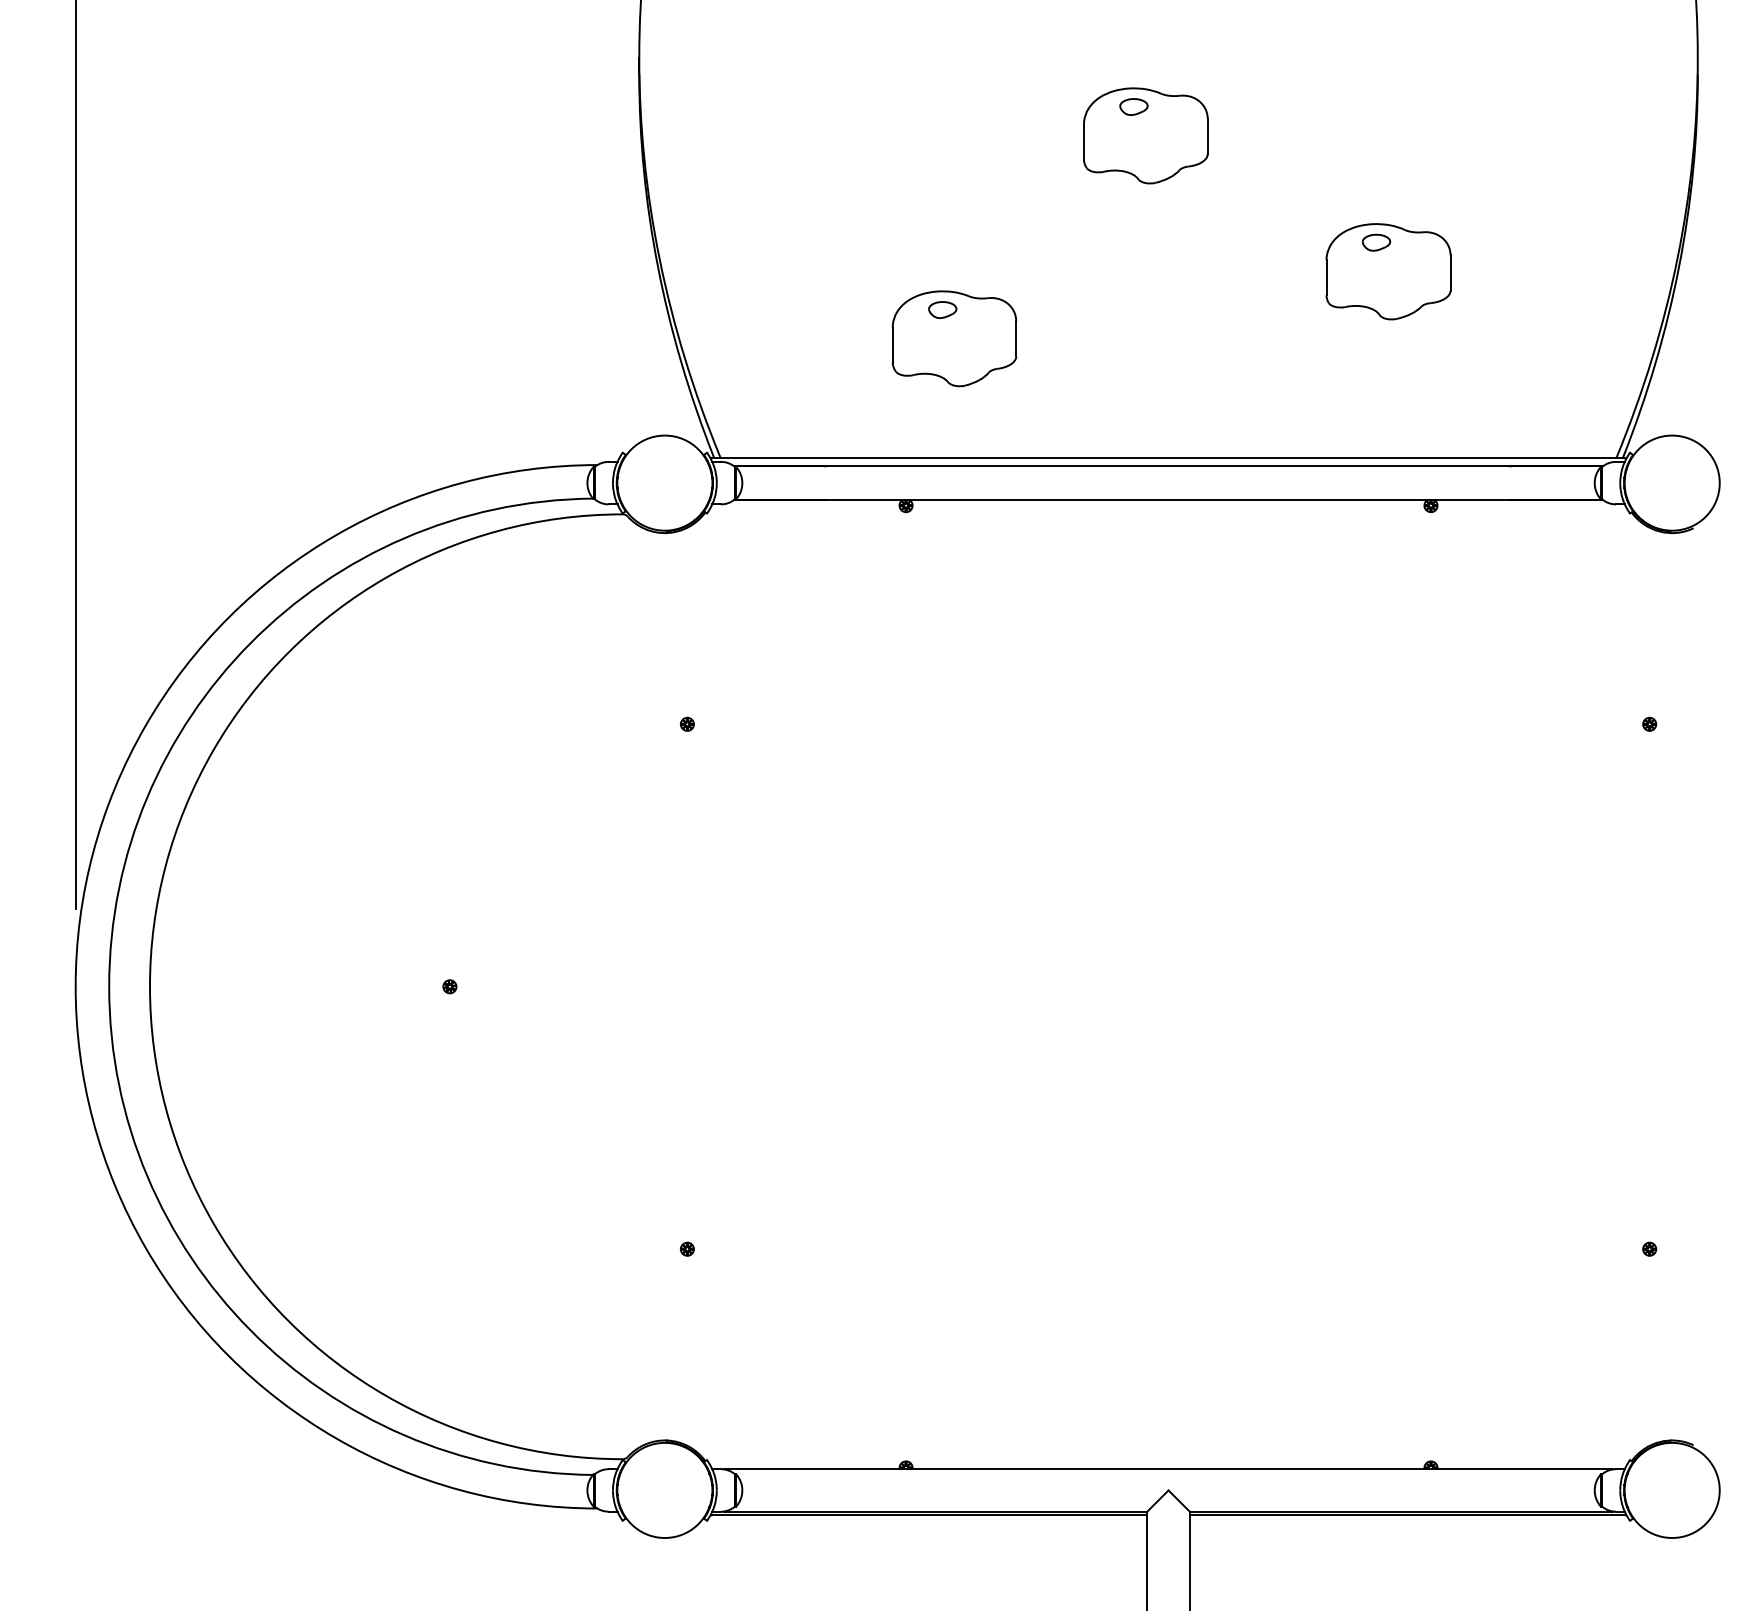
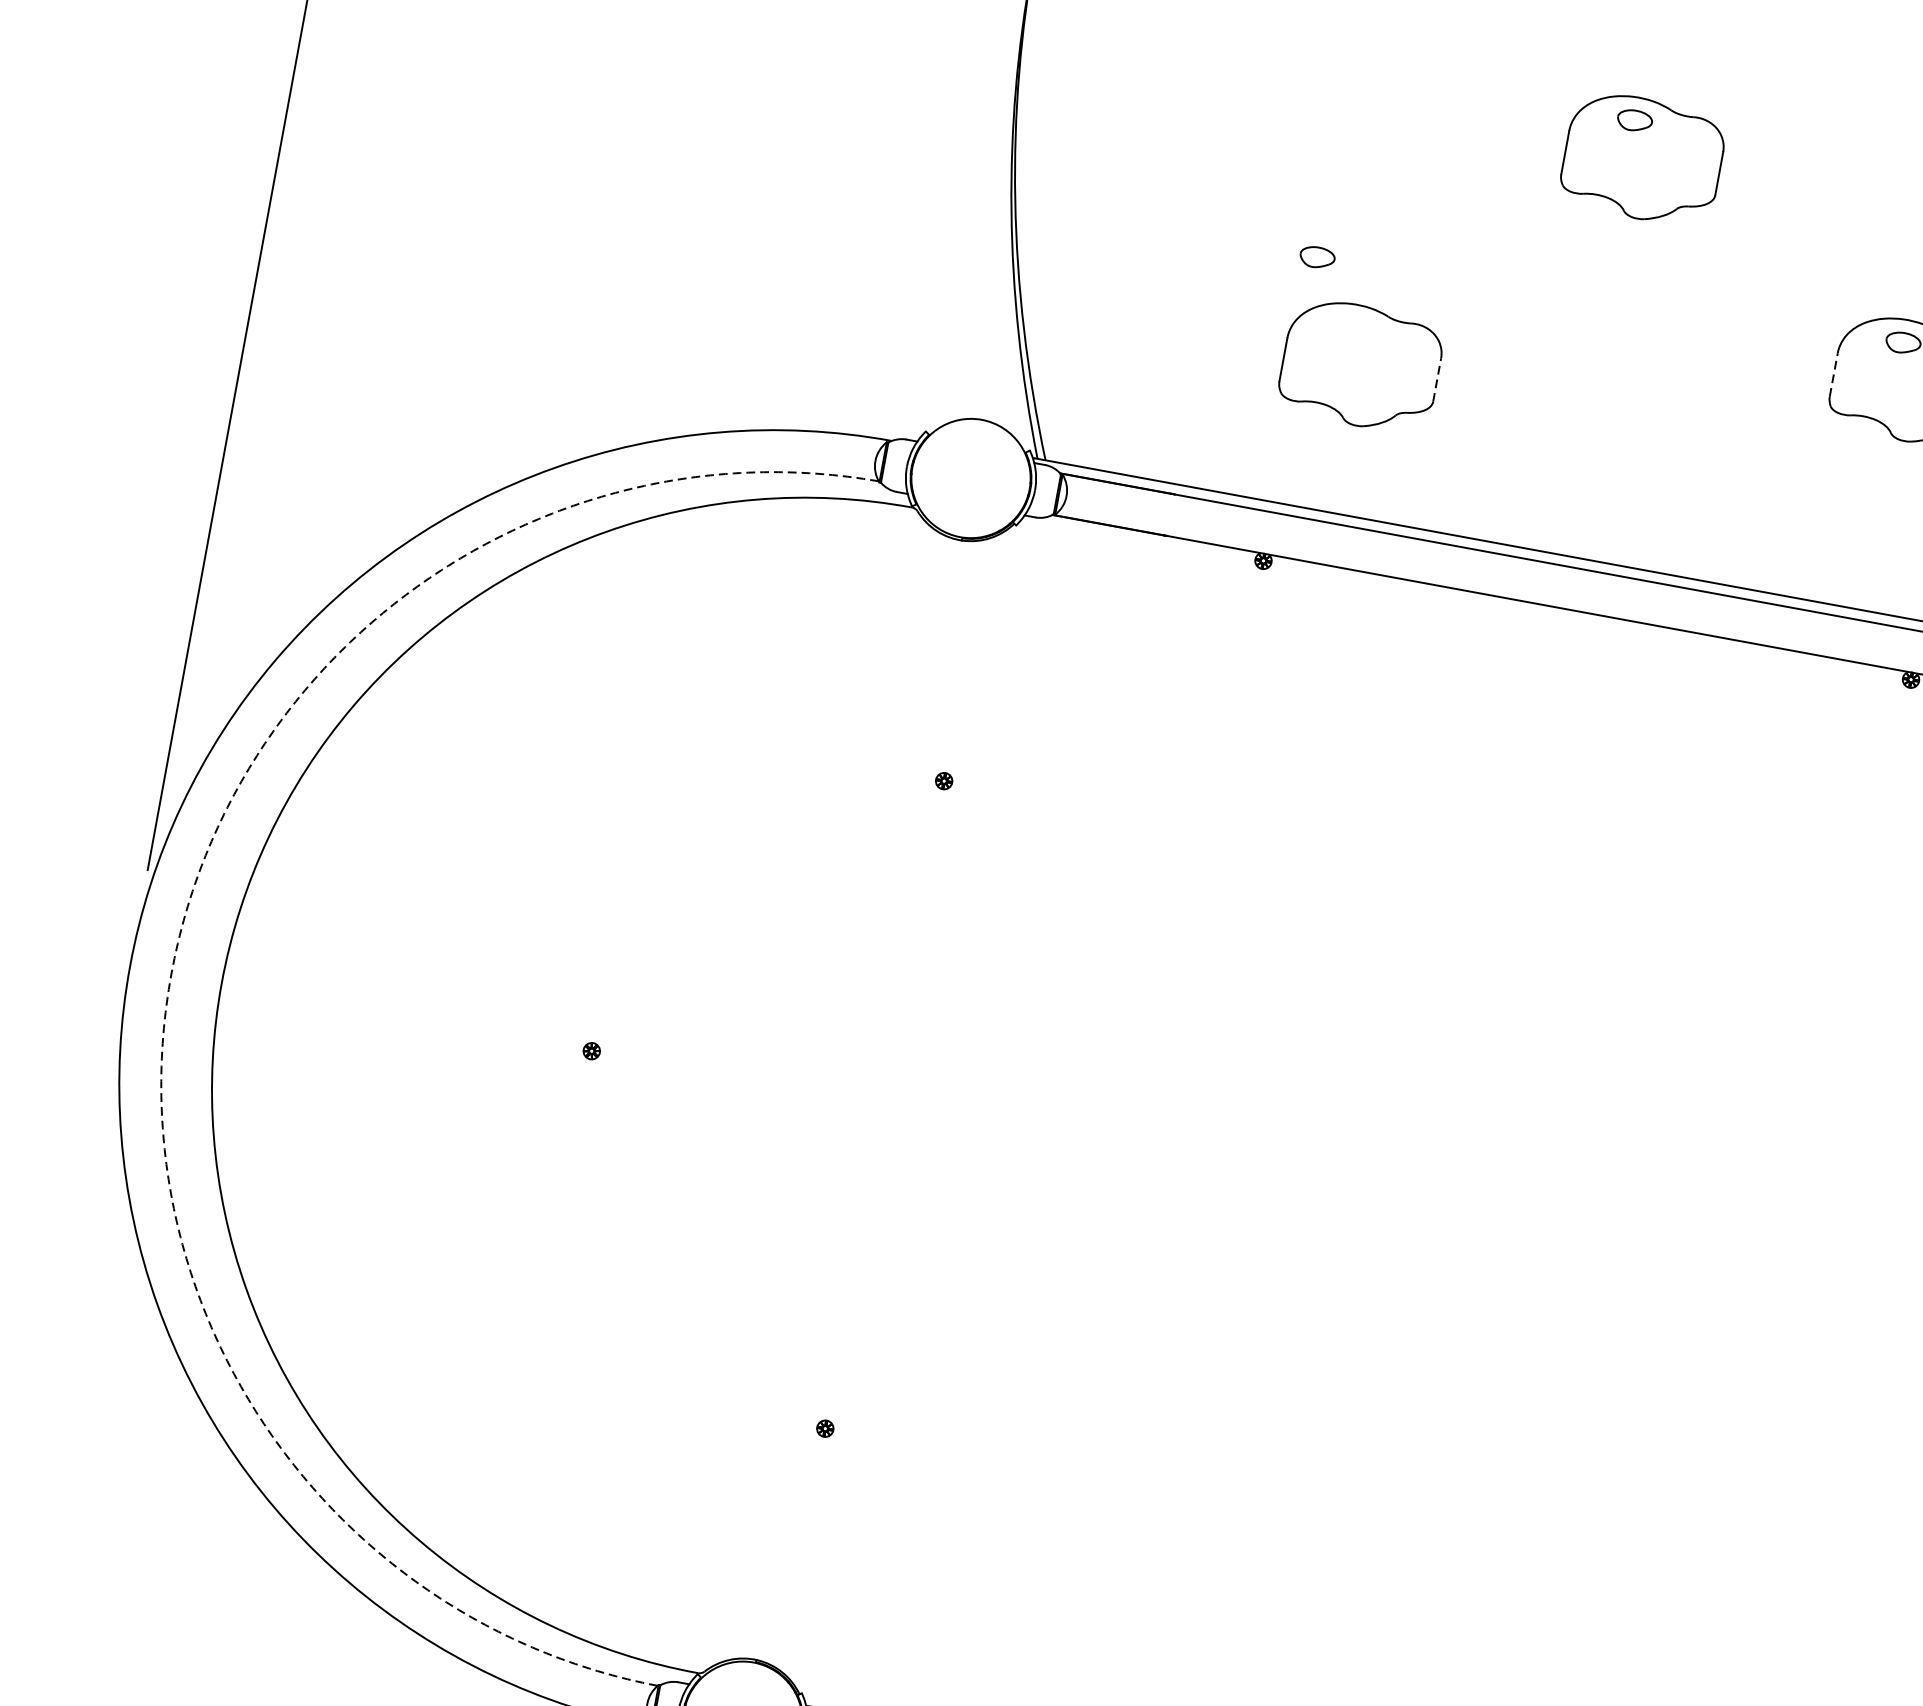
line: (1326, 277) -> (1833, 374), solid -> dashed
part: (942, 310) -> (1317, 258), moved
line: (1016, 338) -> (1437, 379), solid -> dashed
arc: (109, 986) -> (171, 973), solid -> dashed

